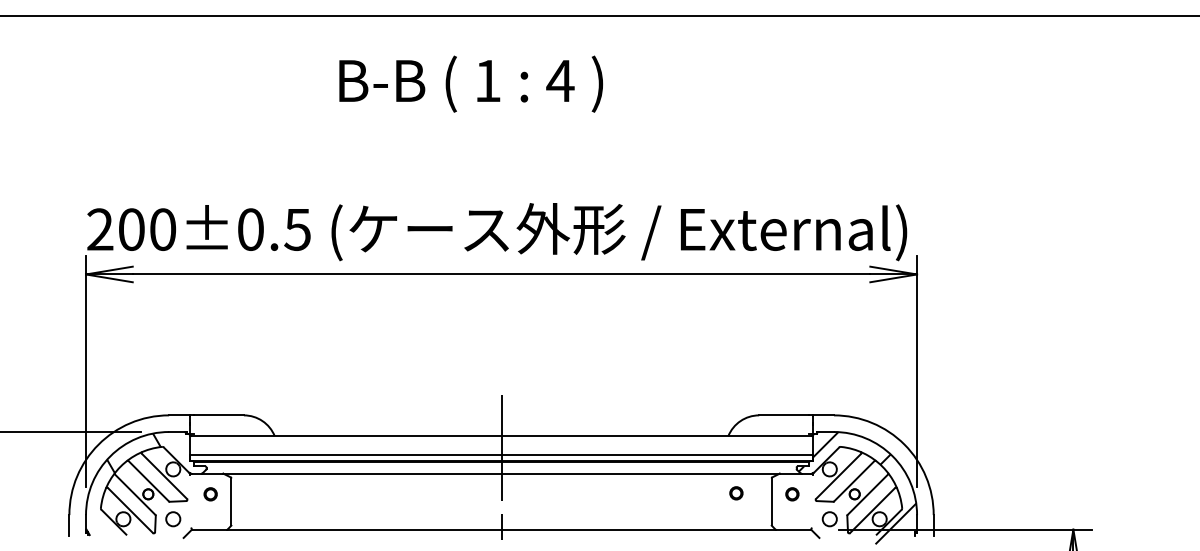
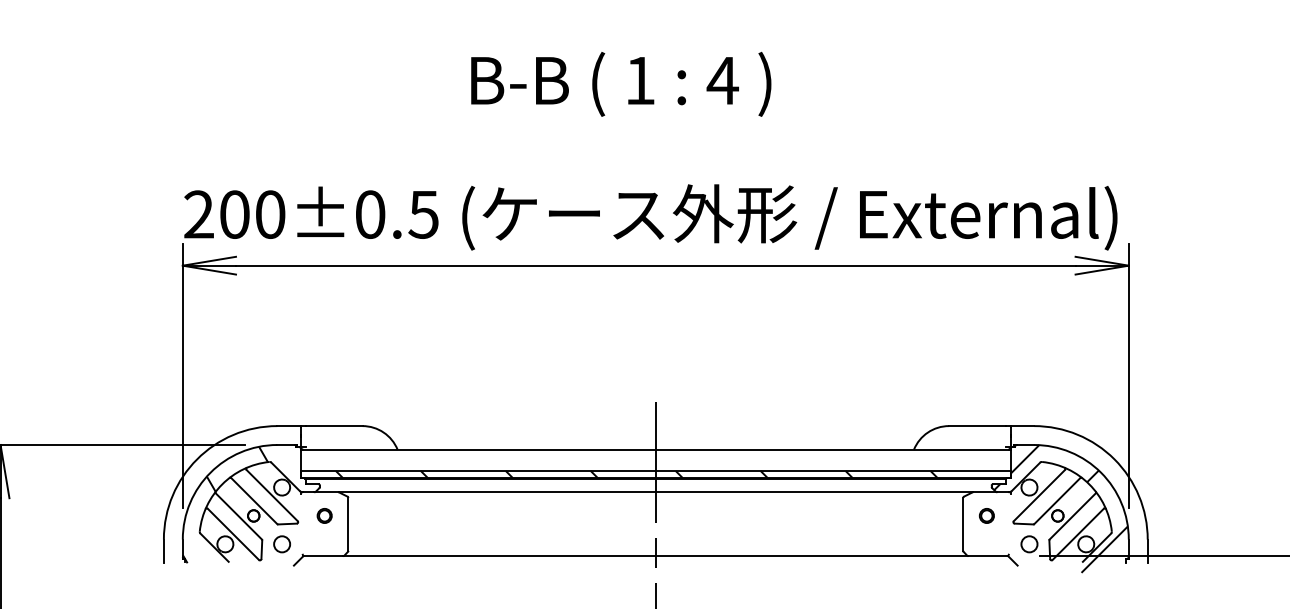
text: (470, 83) -> (620, 83), moved
hatch: (484, 457) -> (636, 474), added
circle: (736, 493) -> (923, 515), removed

